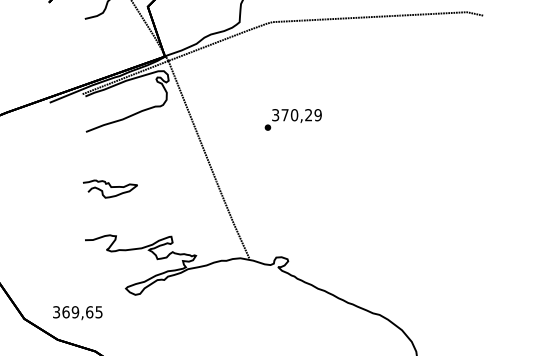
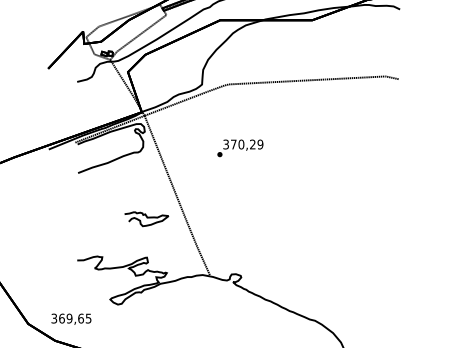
text: (293, 120) -> (240, 148), moved
curve: (110, 188) -> (146, 218), moved

